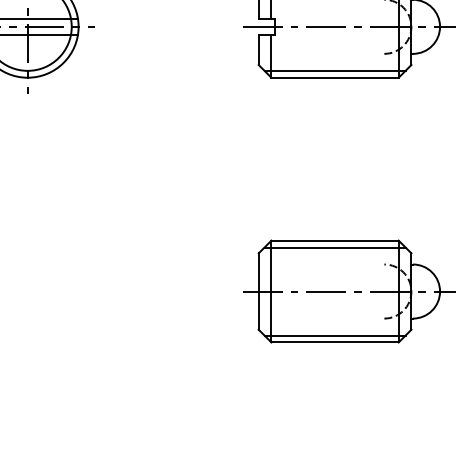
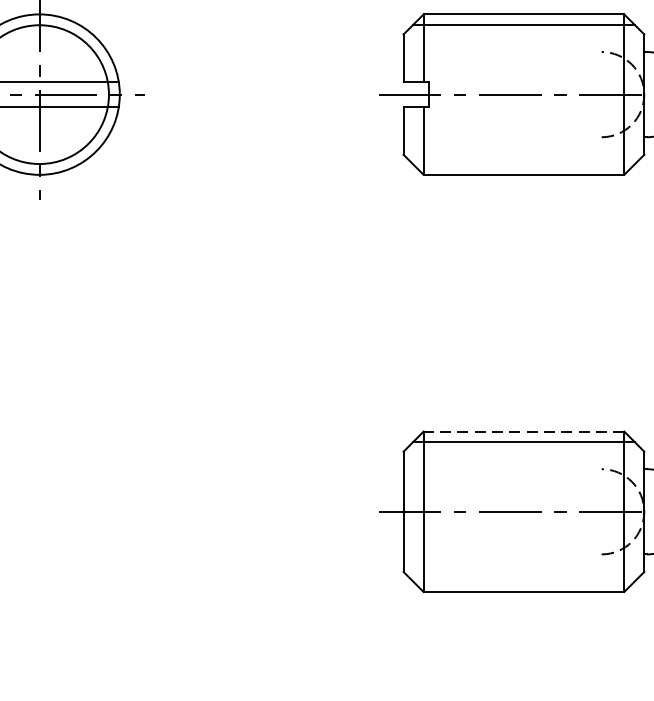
line: (334, 70) -> (523, 163), removed
line: (335, 240) -> (524, 431), solid -> dashed
line: (334, 335) -> (523, 581), removed

